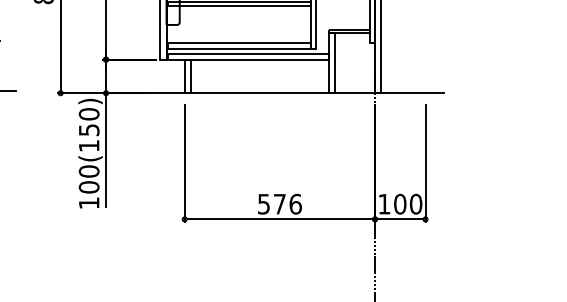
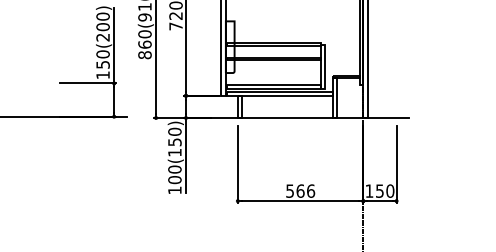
text: (279, 203) -> (300, 190), 576 -> 566
text: (399, 203) -> (379, 190), 100 -> 150

